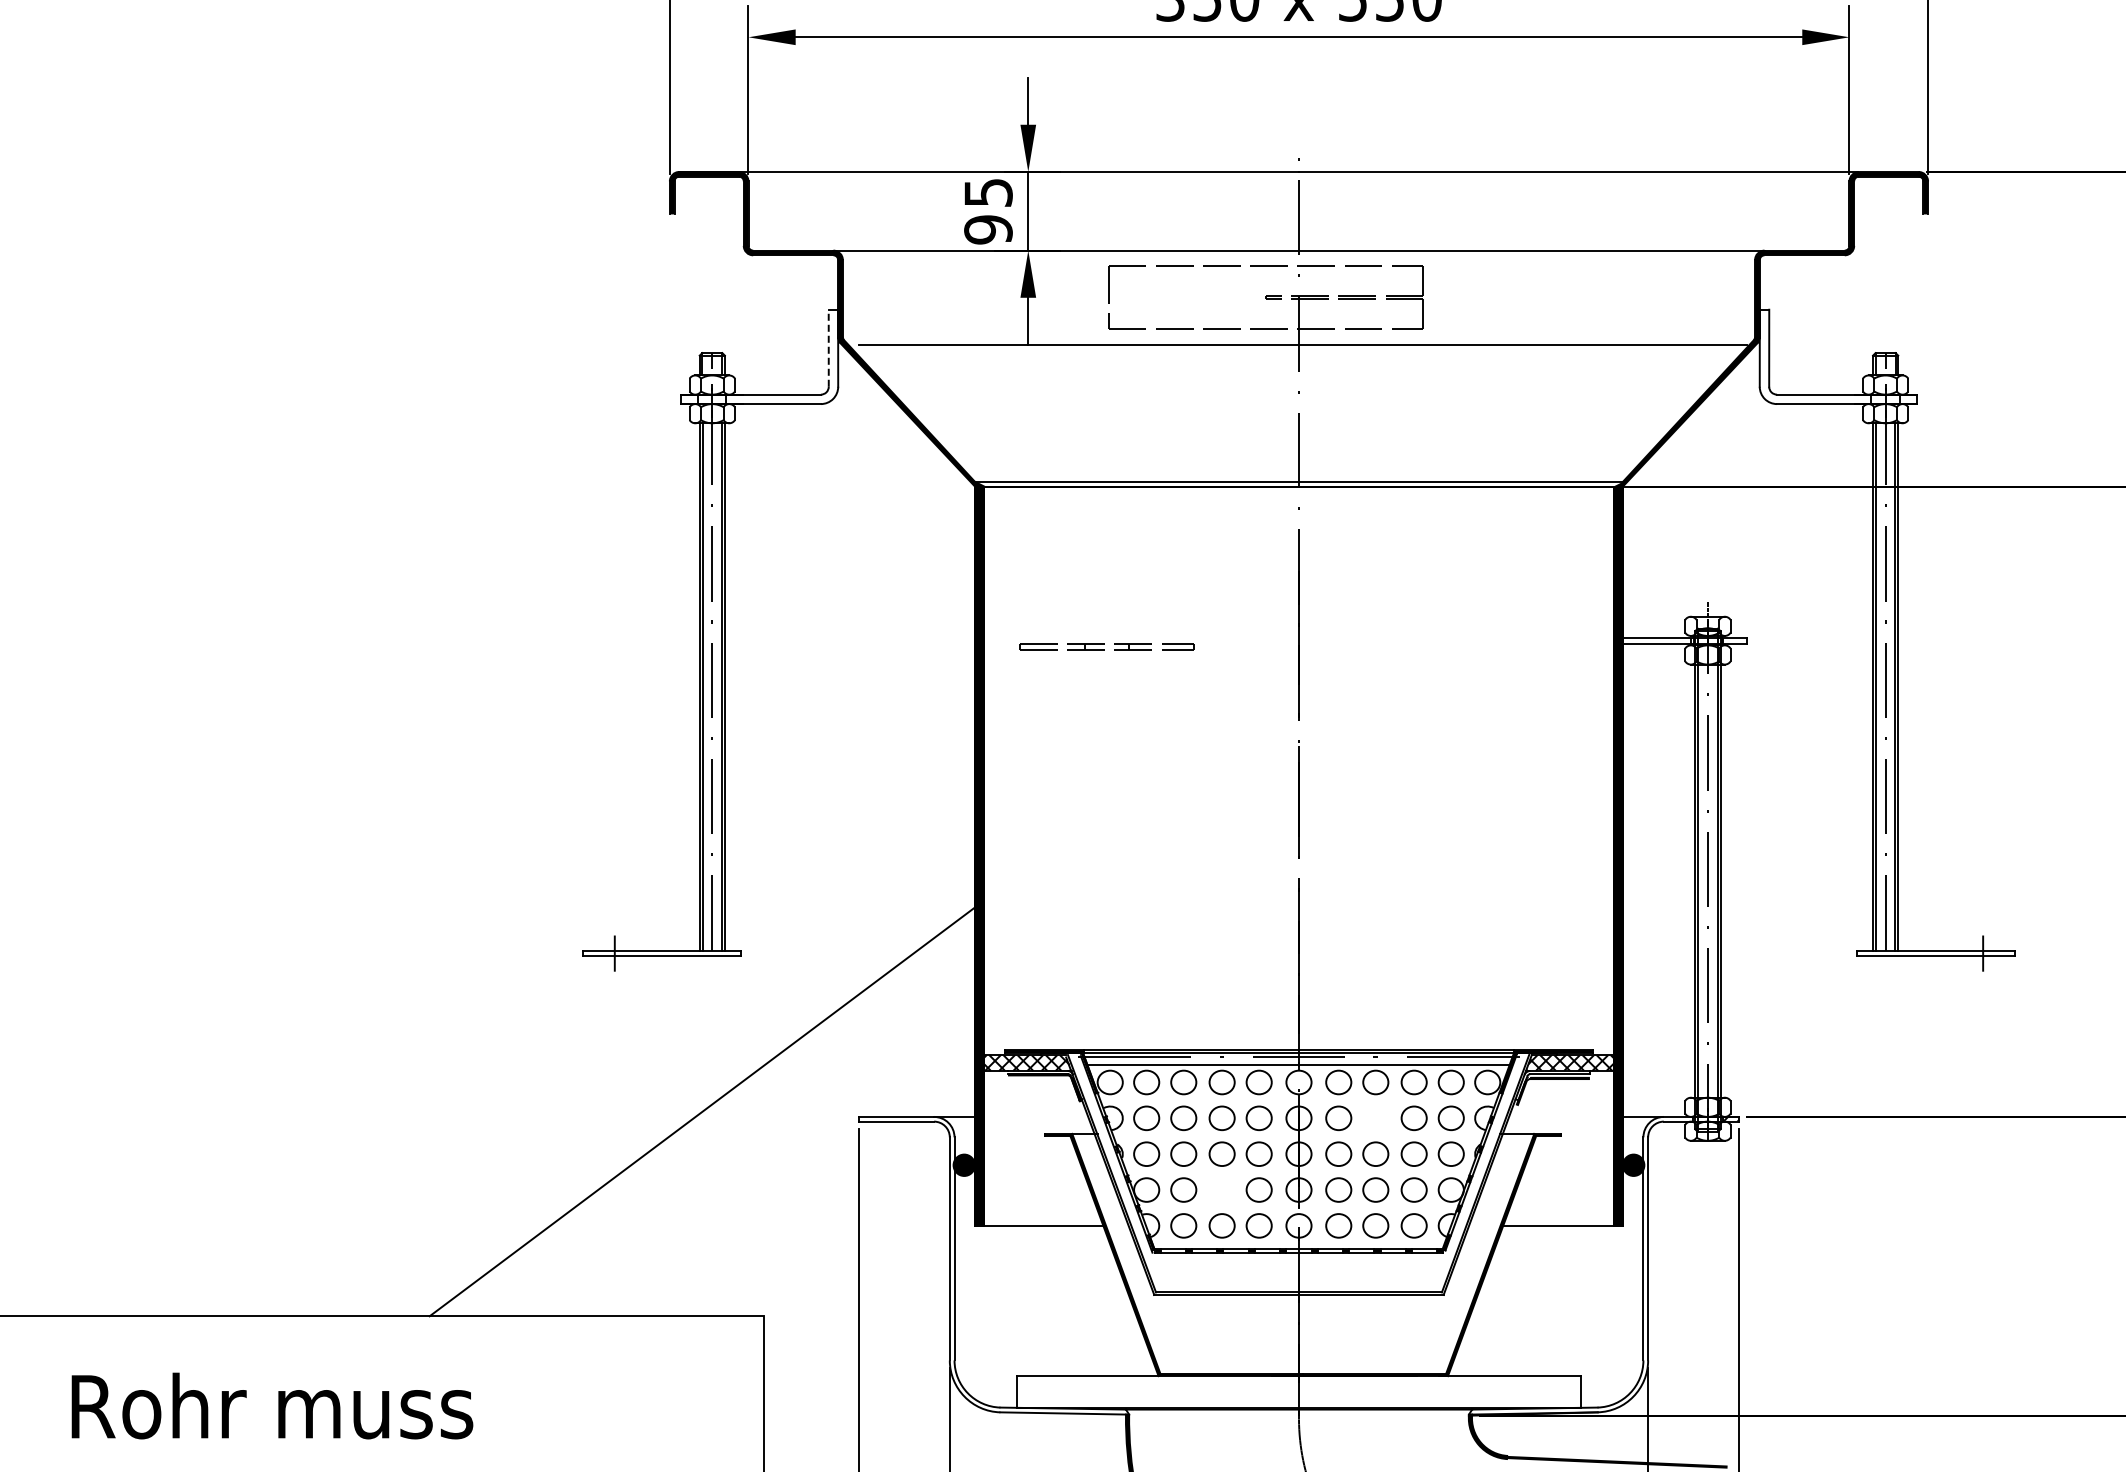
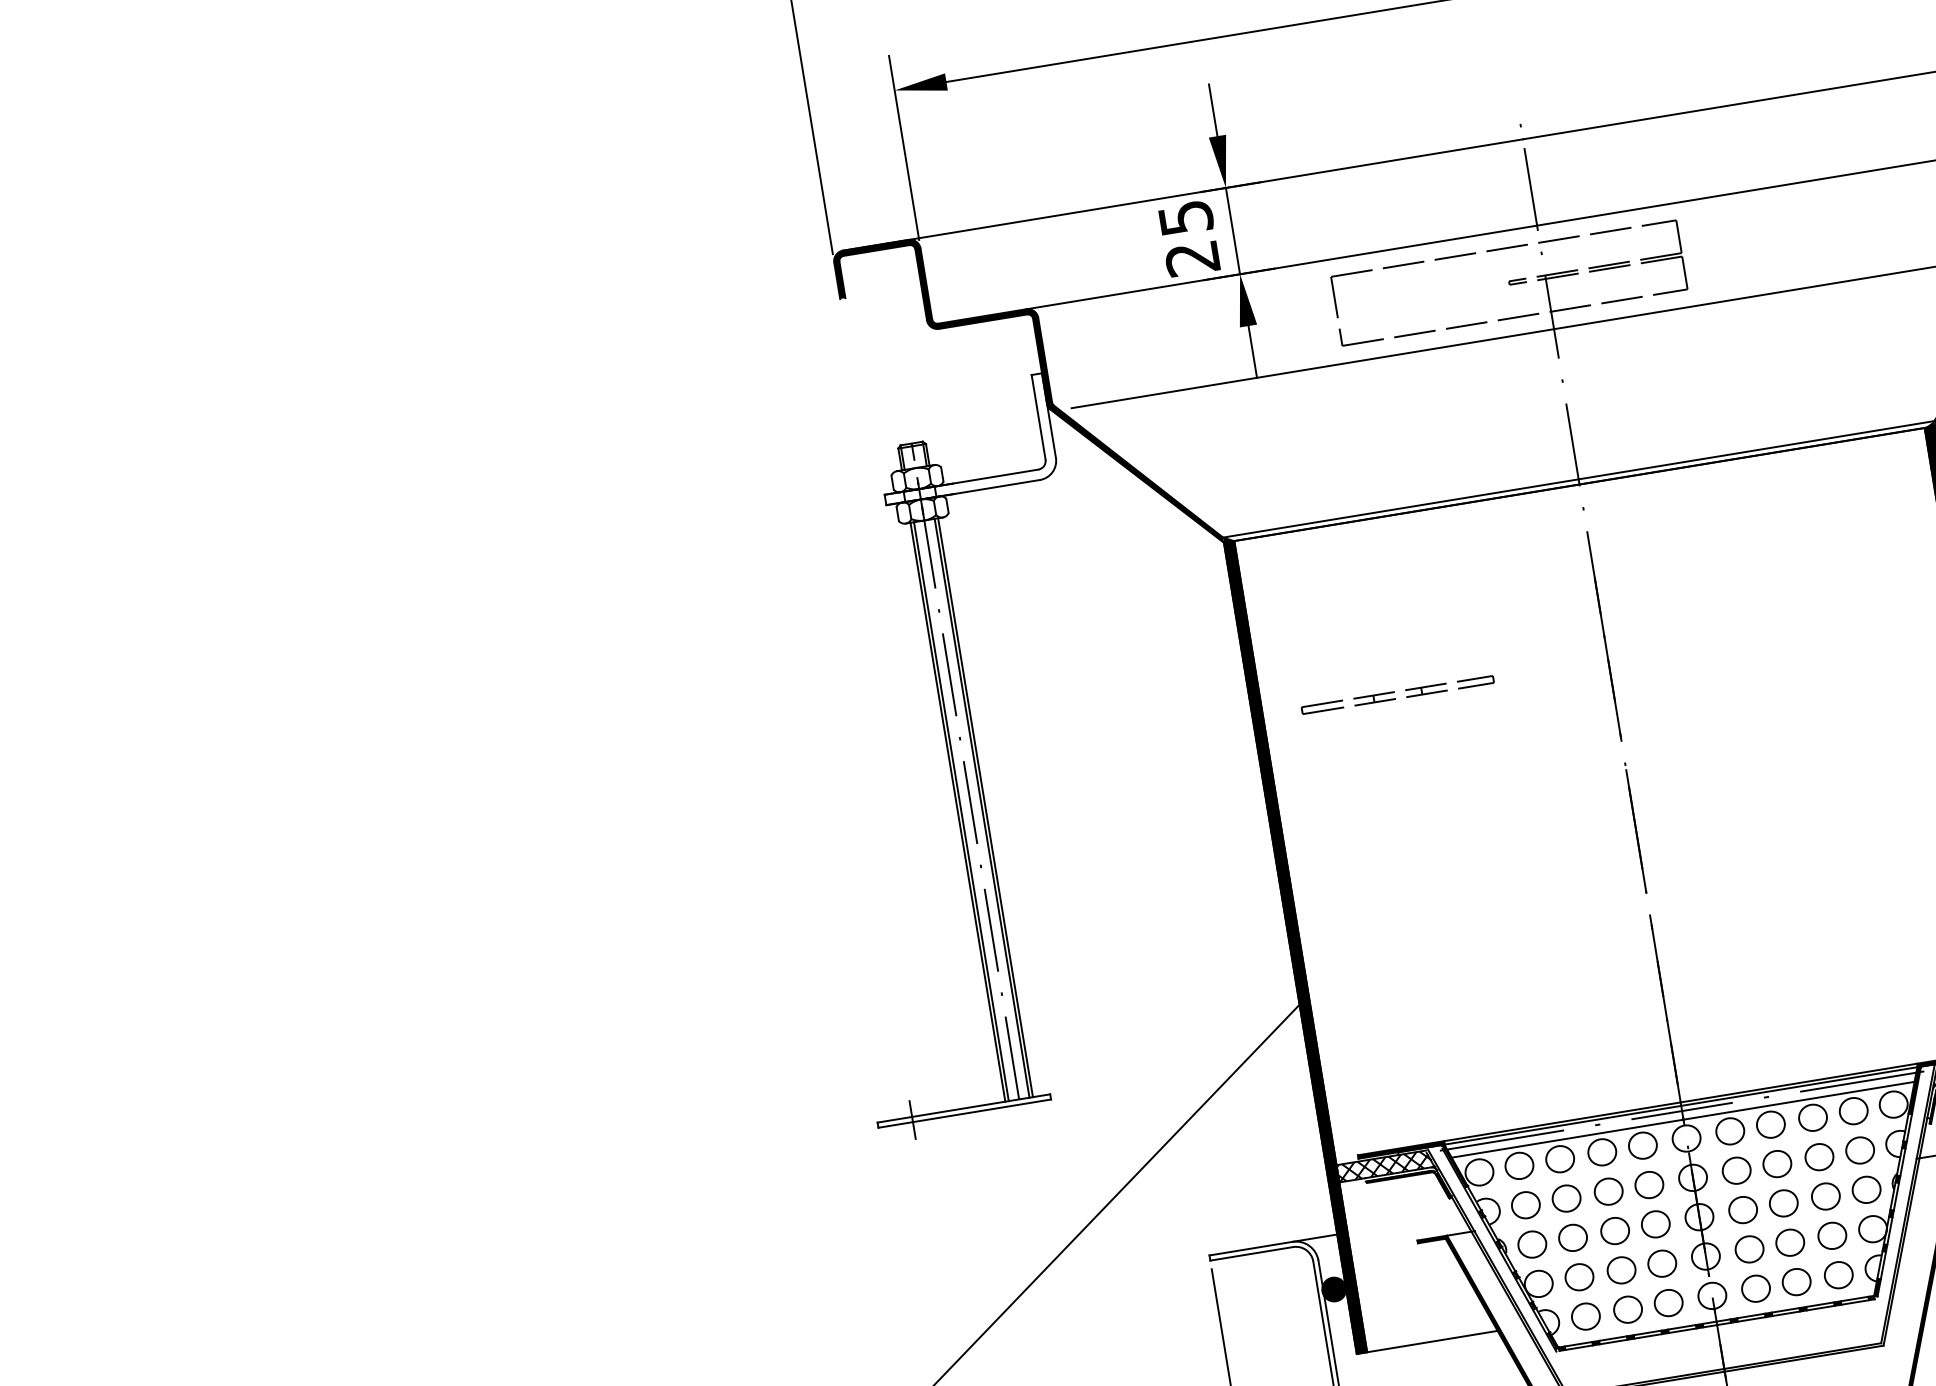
text: (988, 229) -> (1192, 258), 95 -> 25
line: (828, 348) -> (1038, 417), dashed -> solid
part: (1375, 1117) -> (1776, 1163), added
part: (1221, 1189) -> (1620, 1269), added

